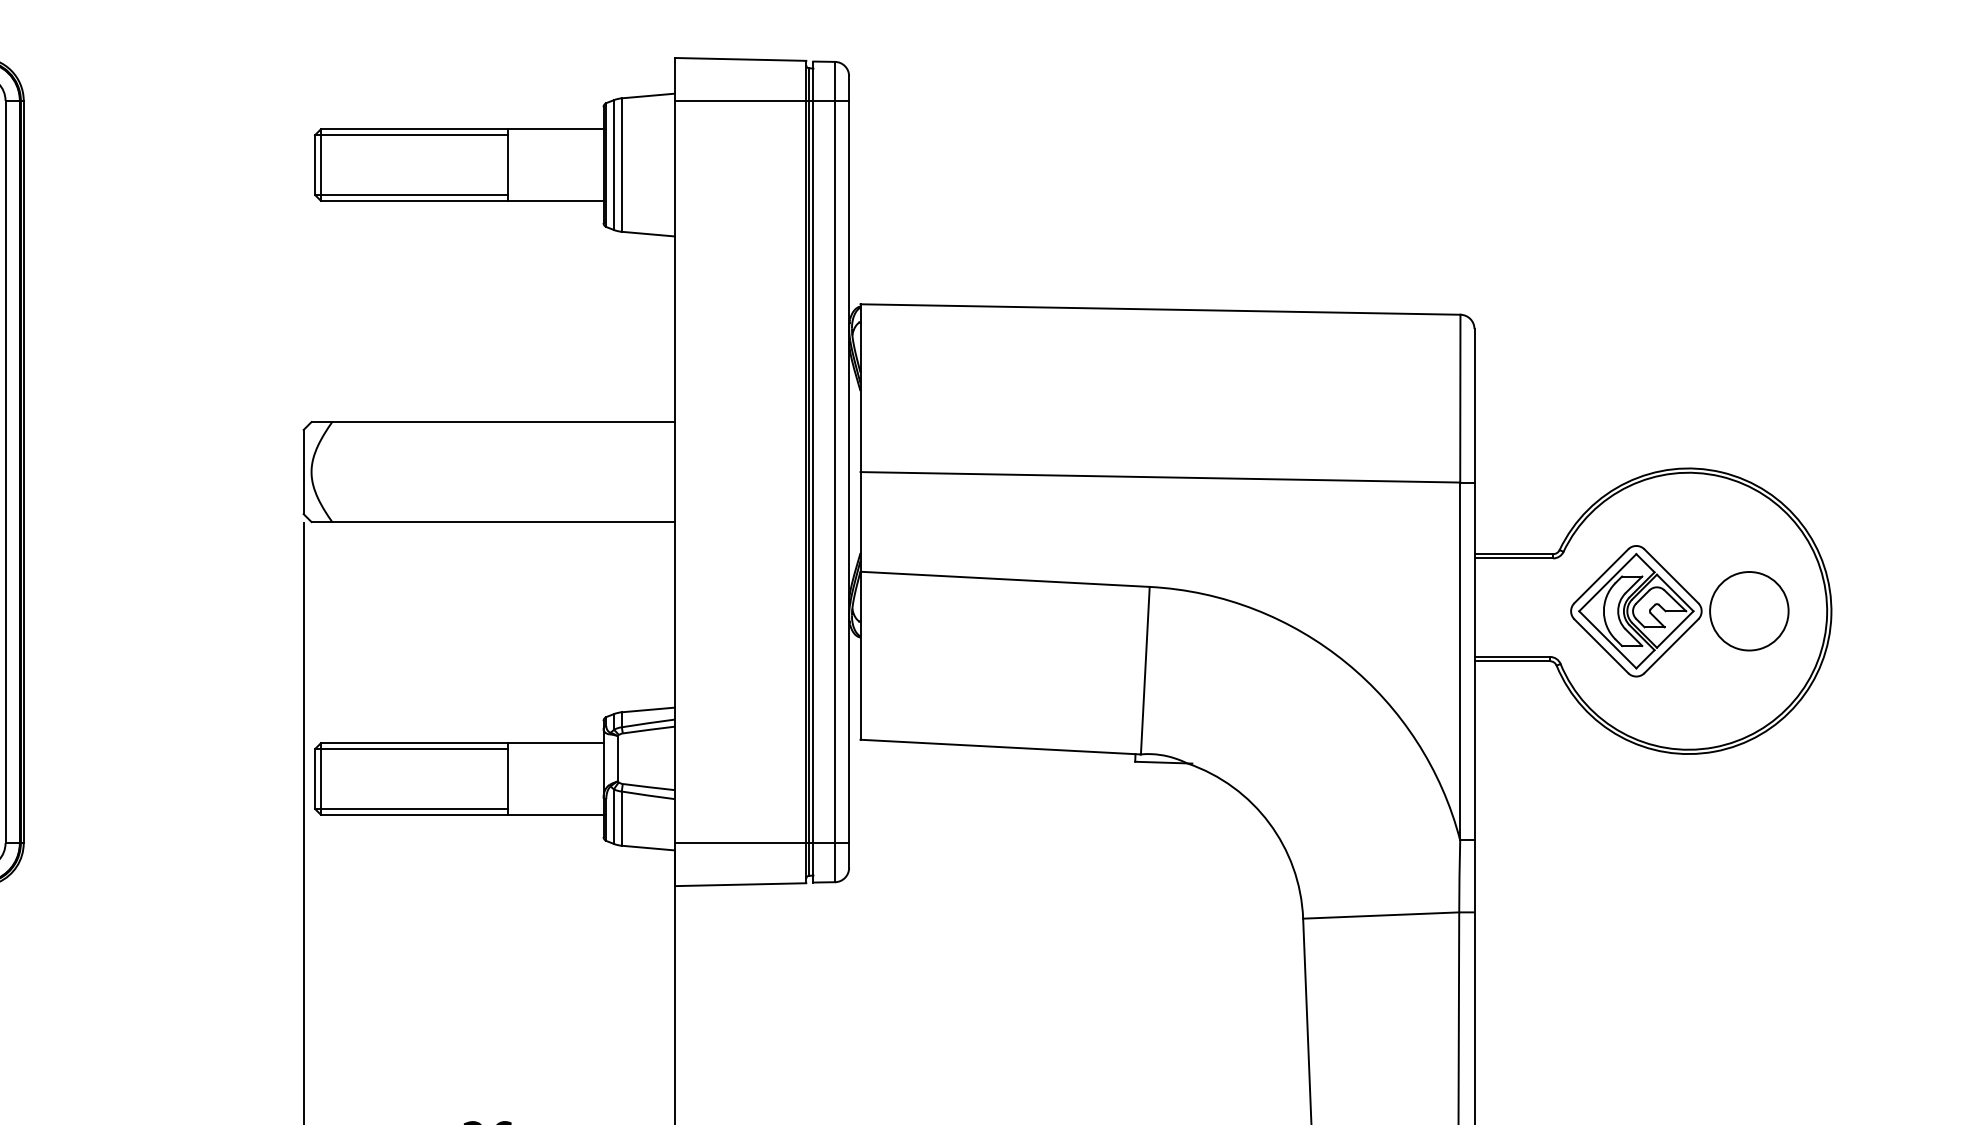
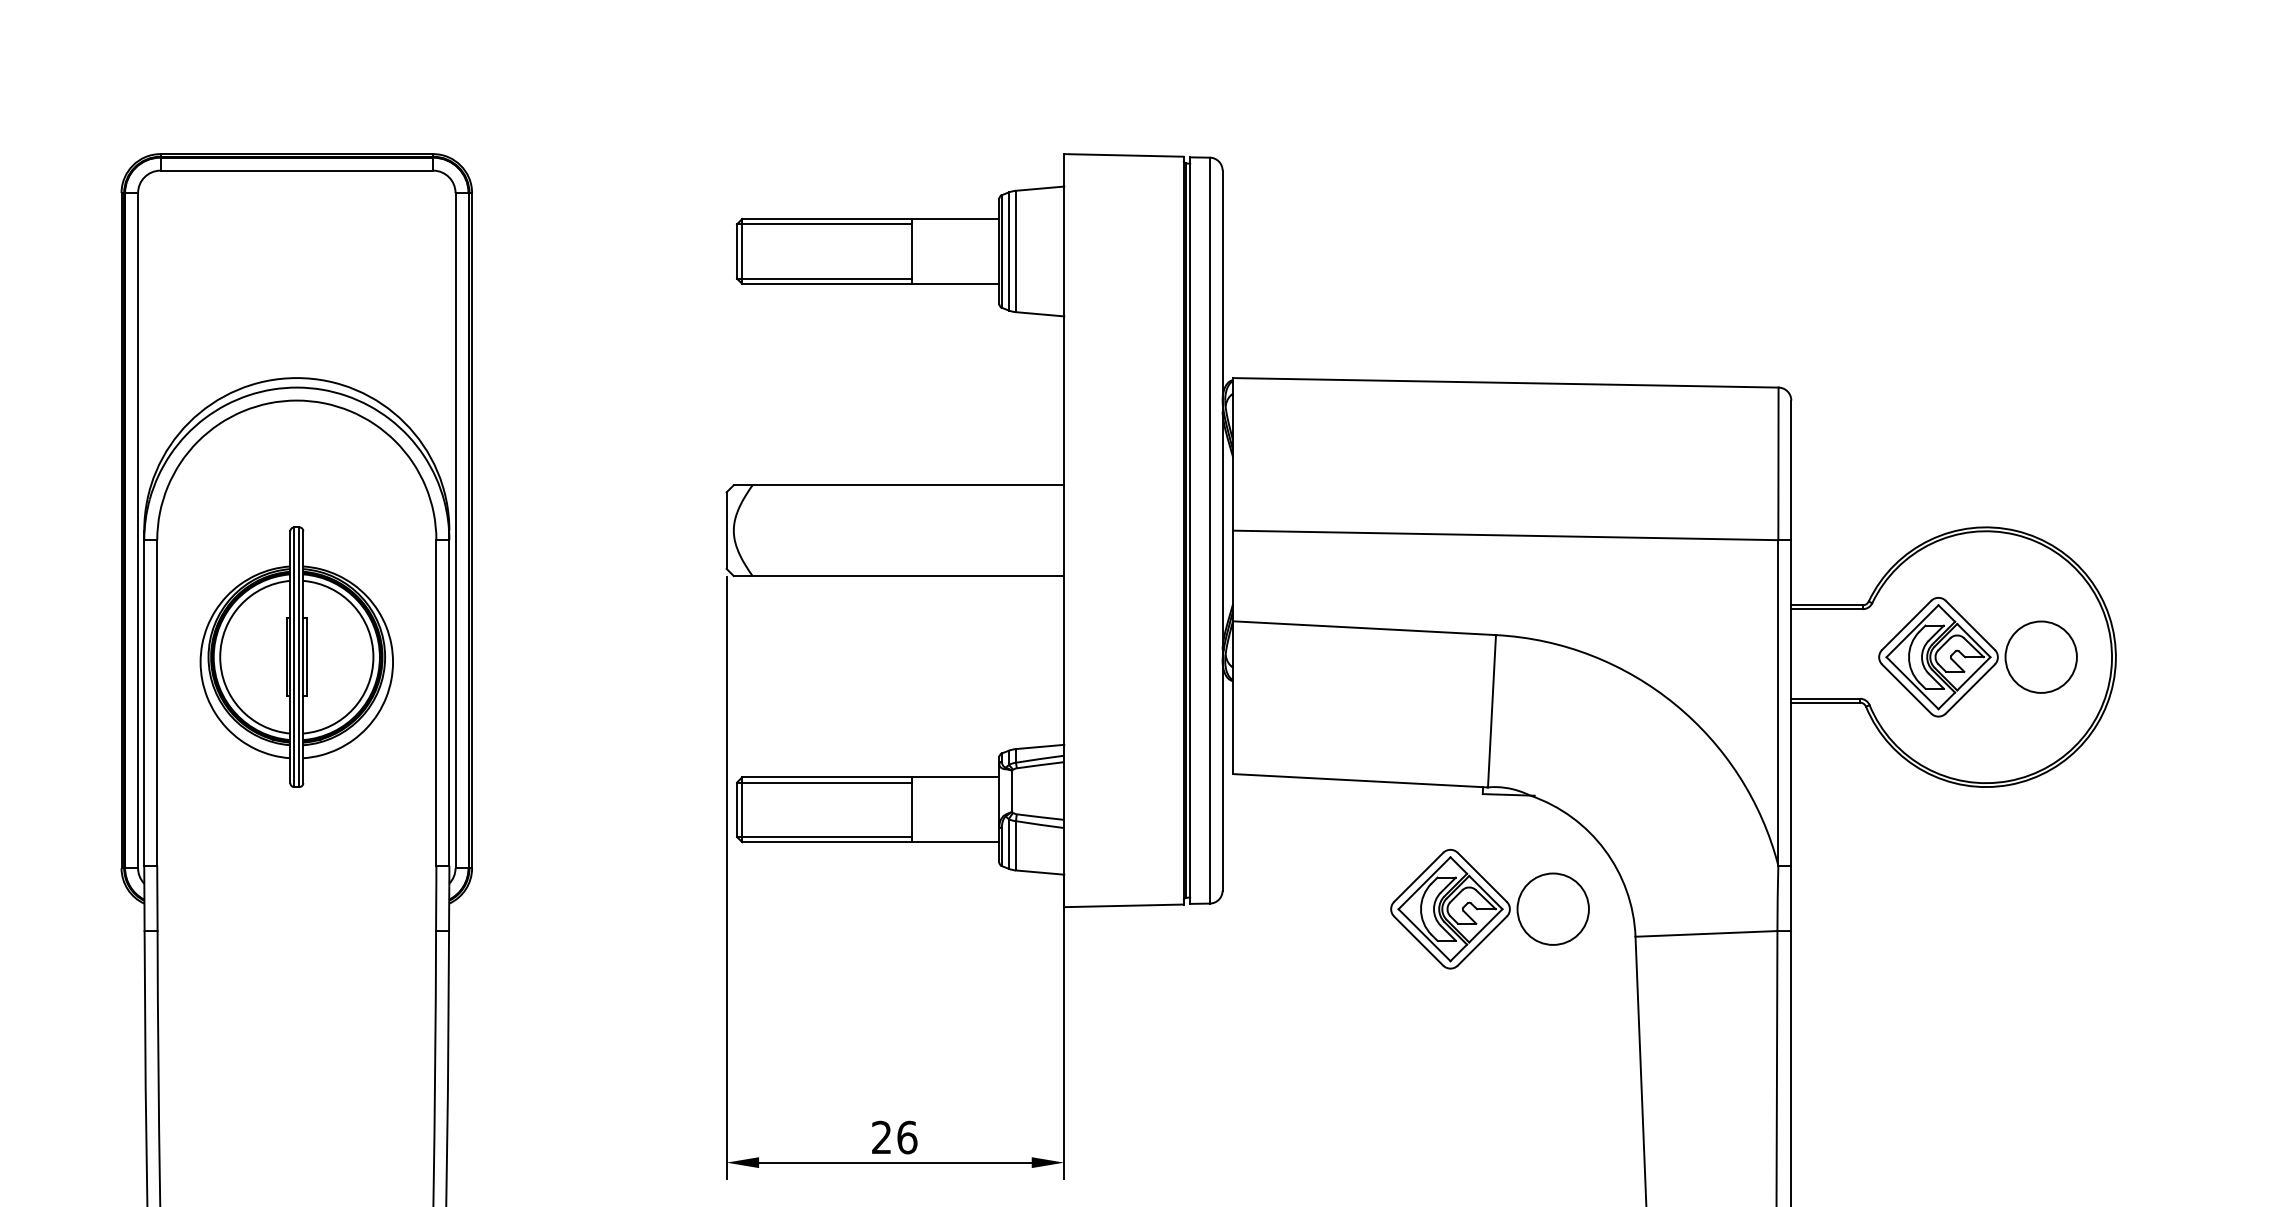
line: (762, 101) -> (1143, 193), removed
line: (762, 843) -> (1143, 868), removed
part: (1142, 888) -> (1489, 909), added

